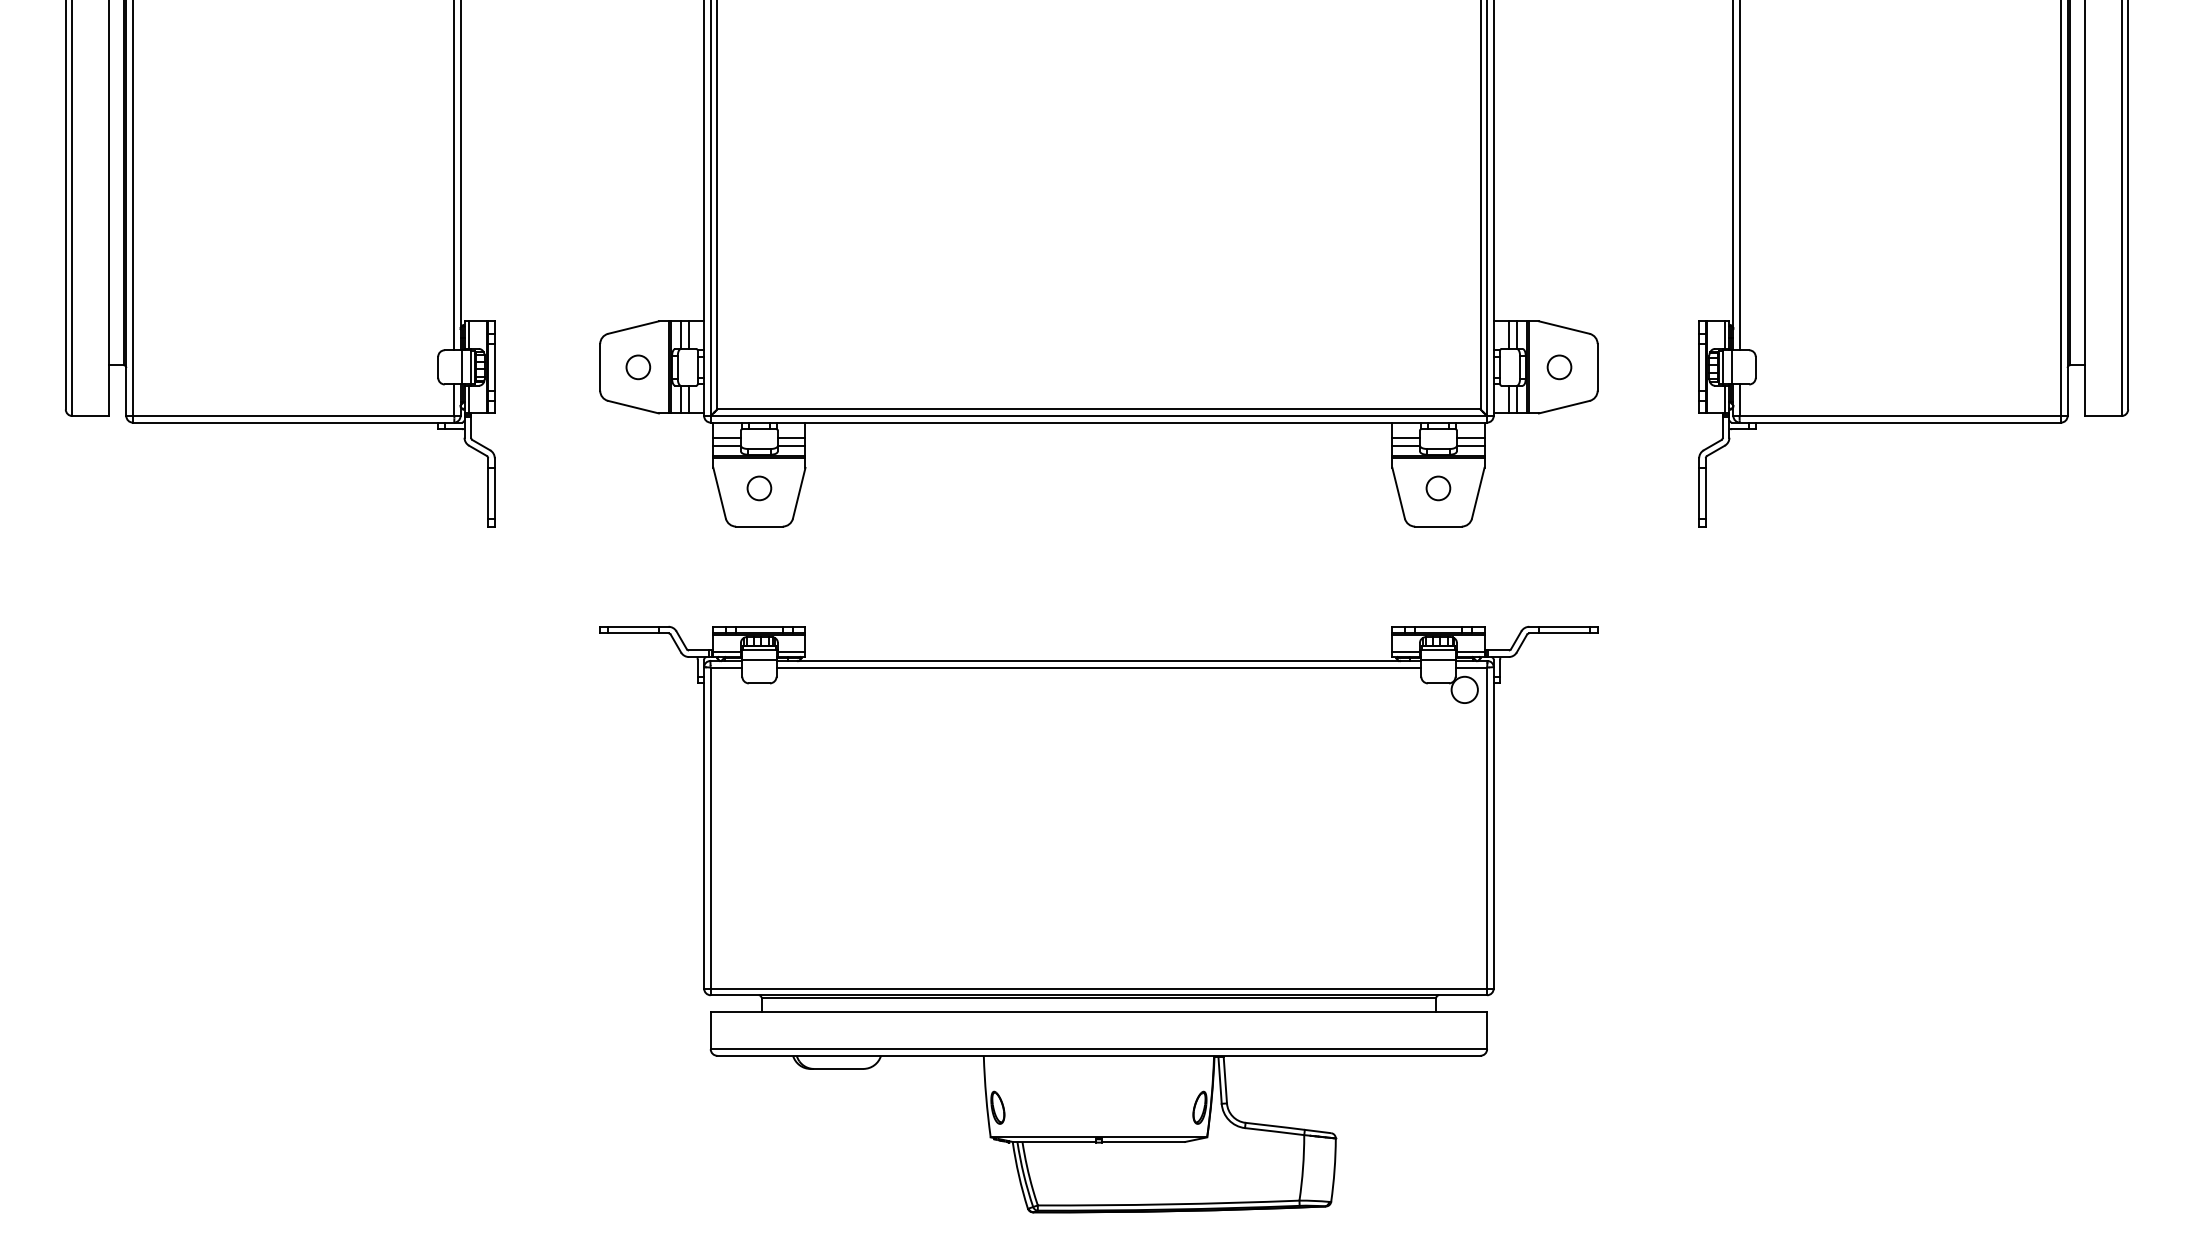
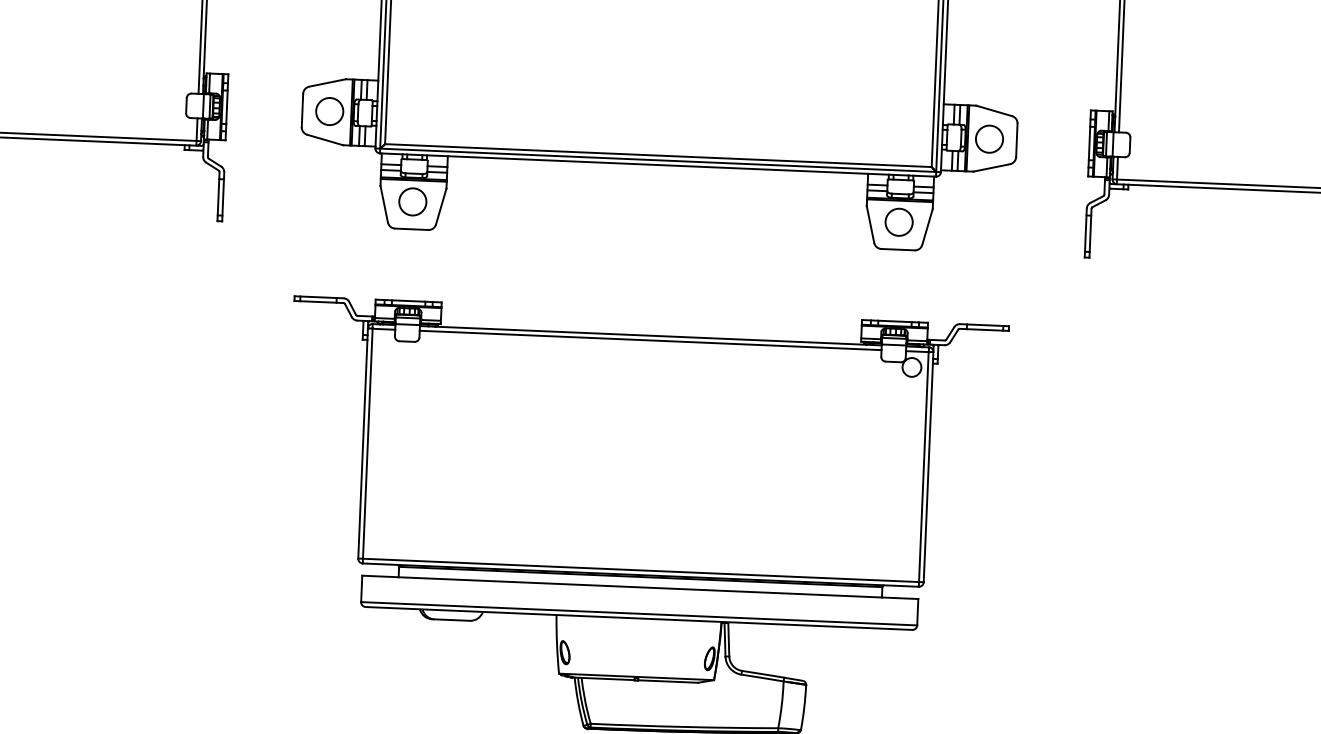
circle: (638, 367) -> (329, 111), size x1.6
circle: (1559, 367) -> (989, 139), size x1.6
circle: (759, 488) -> (412, 202), size x1.6
circle: (1438, 488) -> (899, 222), size x1.6

